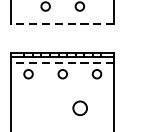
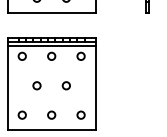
line: (62, 23) -> (51, 12), dashed -> solid
line: (62, 62) -> (51, 46), dashed -> solid
circle: (45, 108) -> (36, 85), added
circle: (78, 108) -> (65, 85), size x0.62

